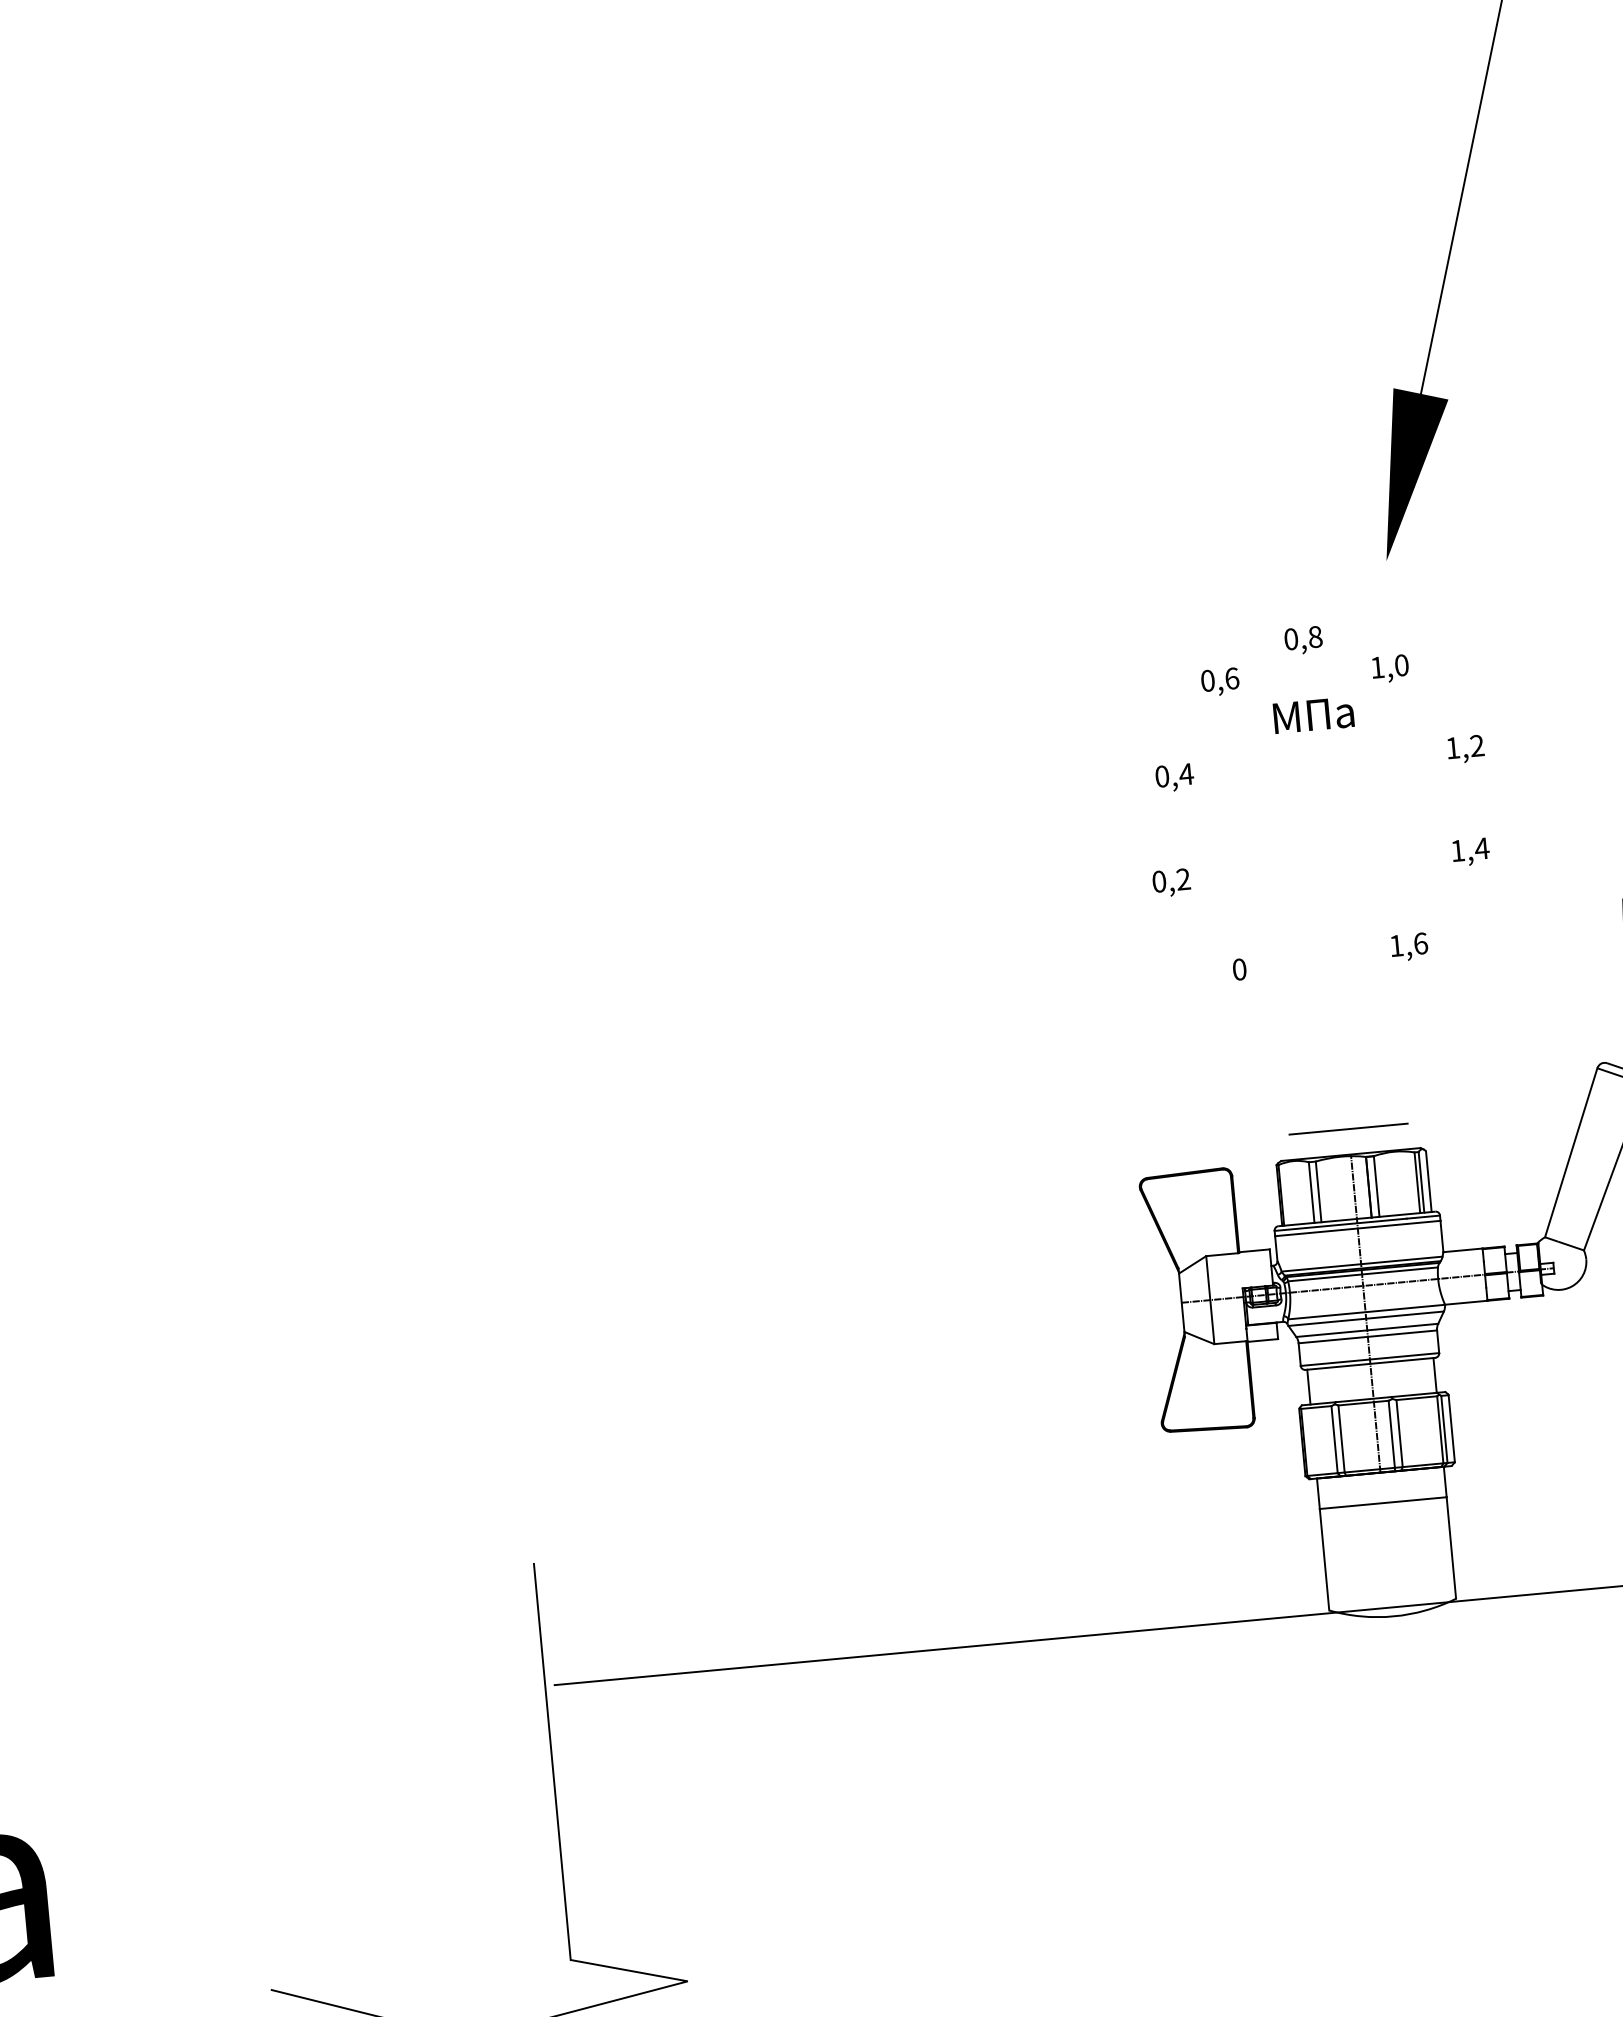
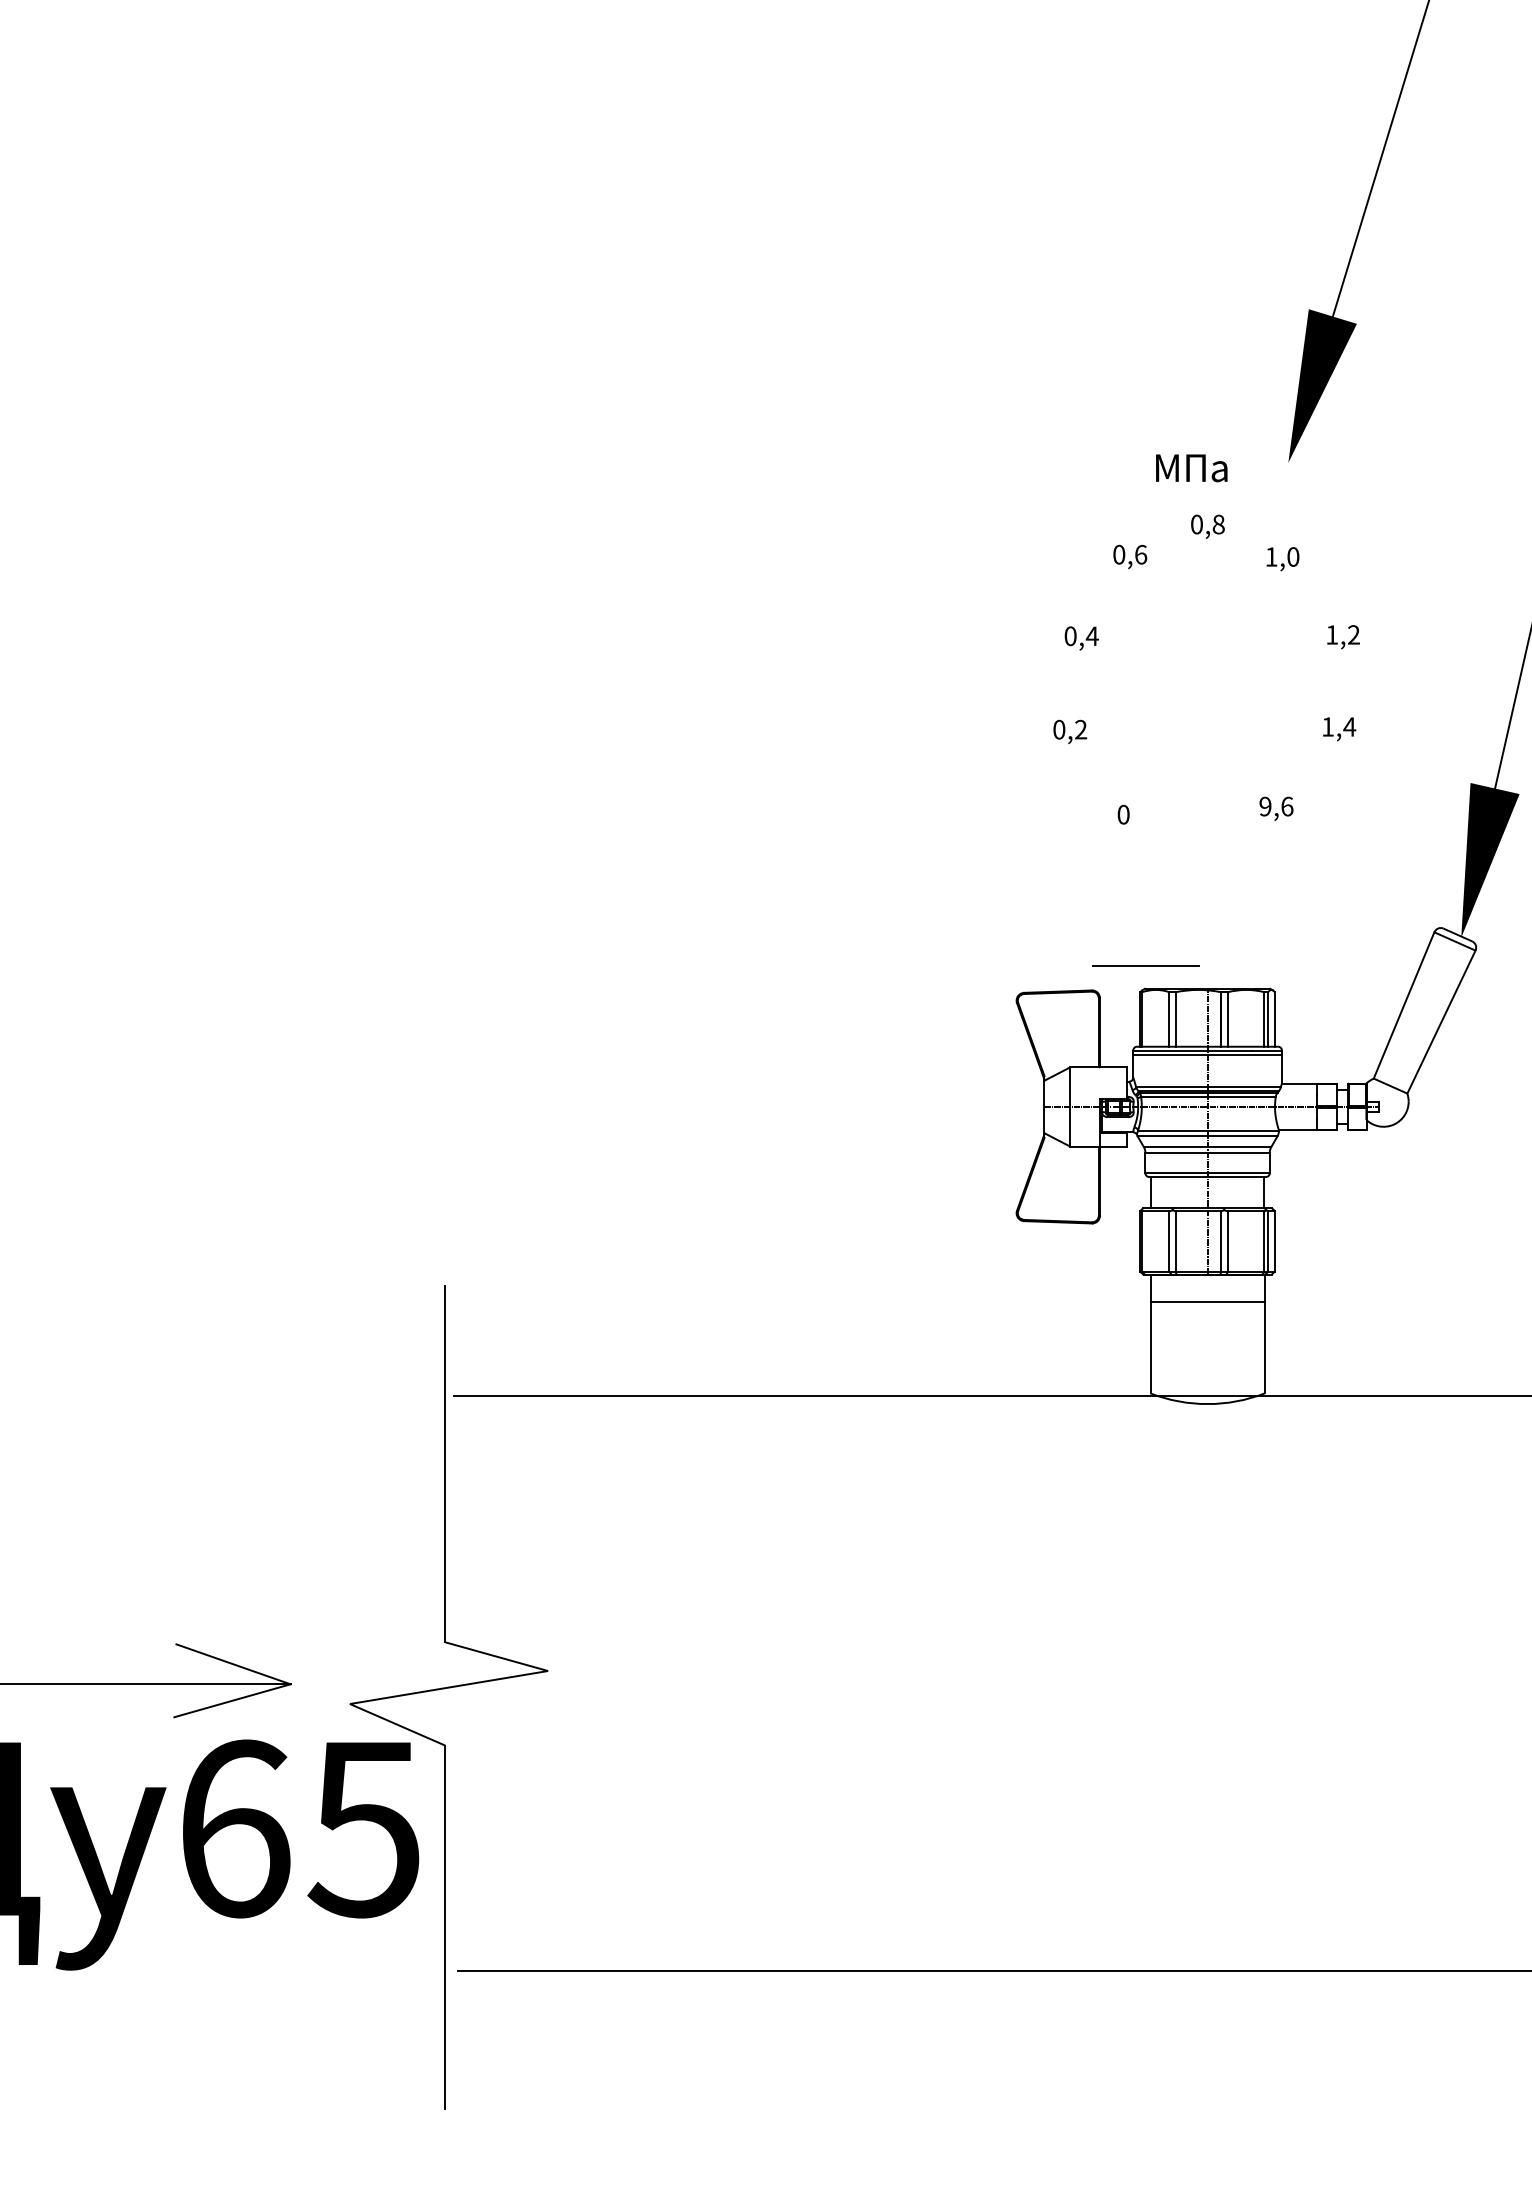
text: (1313, 715) -> (1191, 468), moved
text: (1396, 945) -> (1265, 806), 1,6 -> 9,6
line: (1348, 1128) -> (1145, 965), moved

